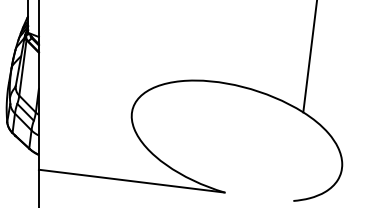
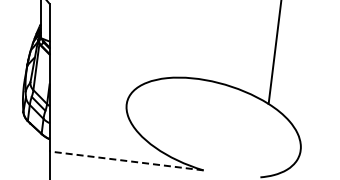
line: (131, 180) -> (126, 160), solid -> dashed

